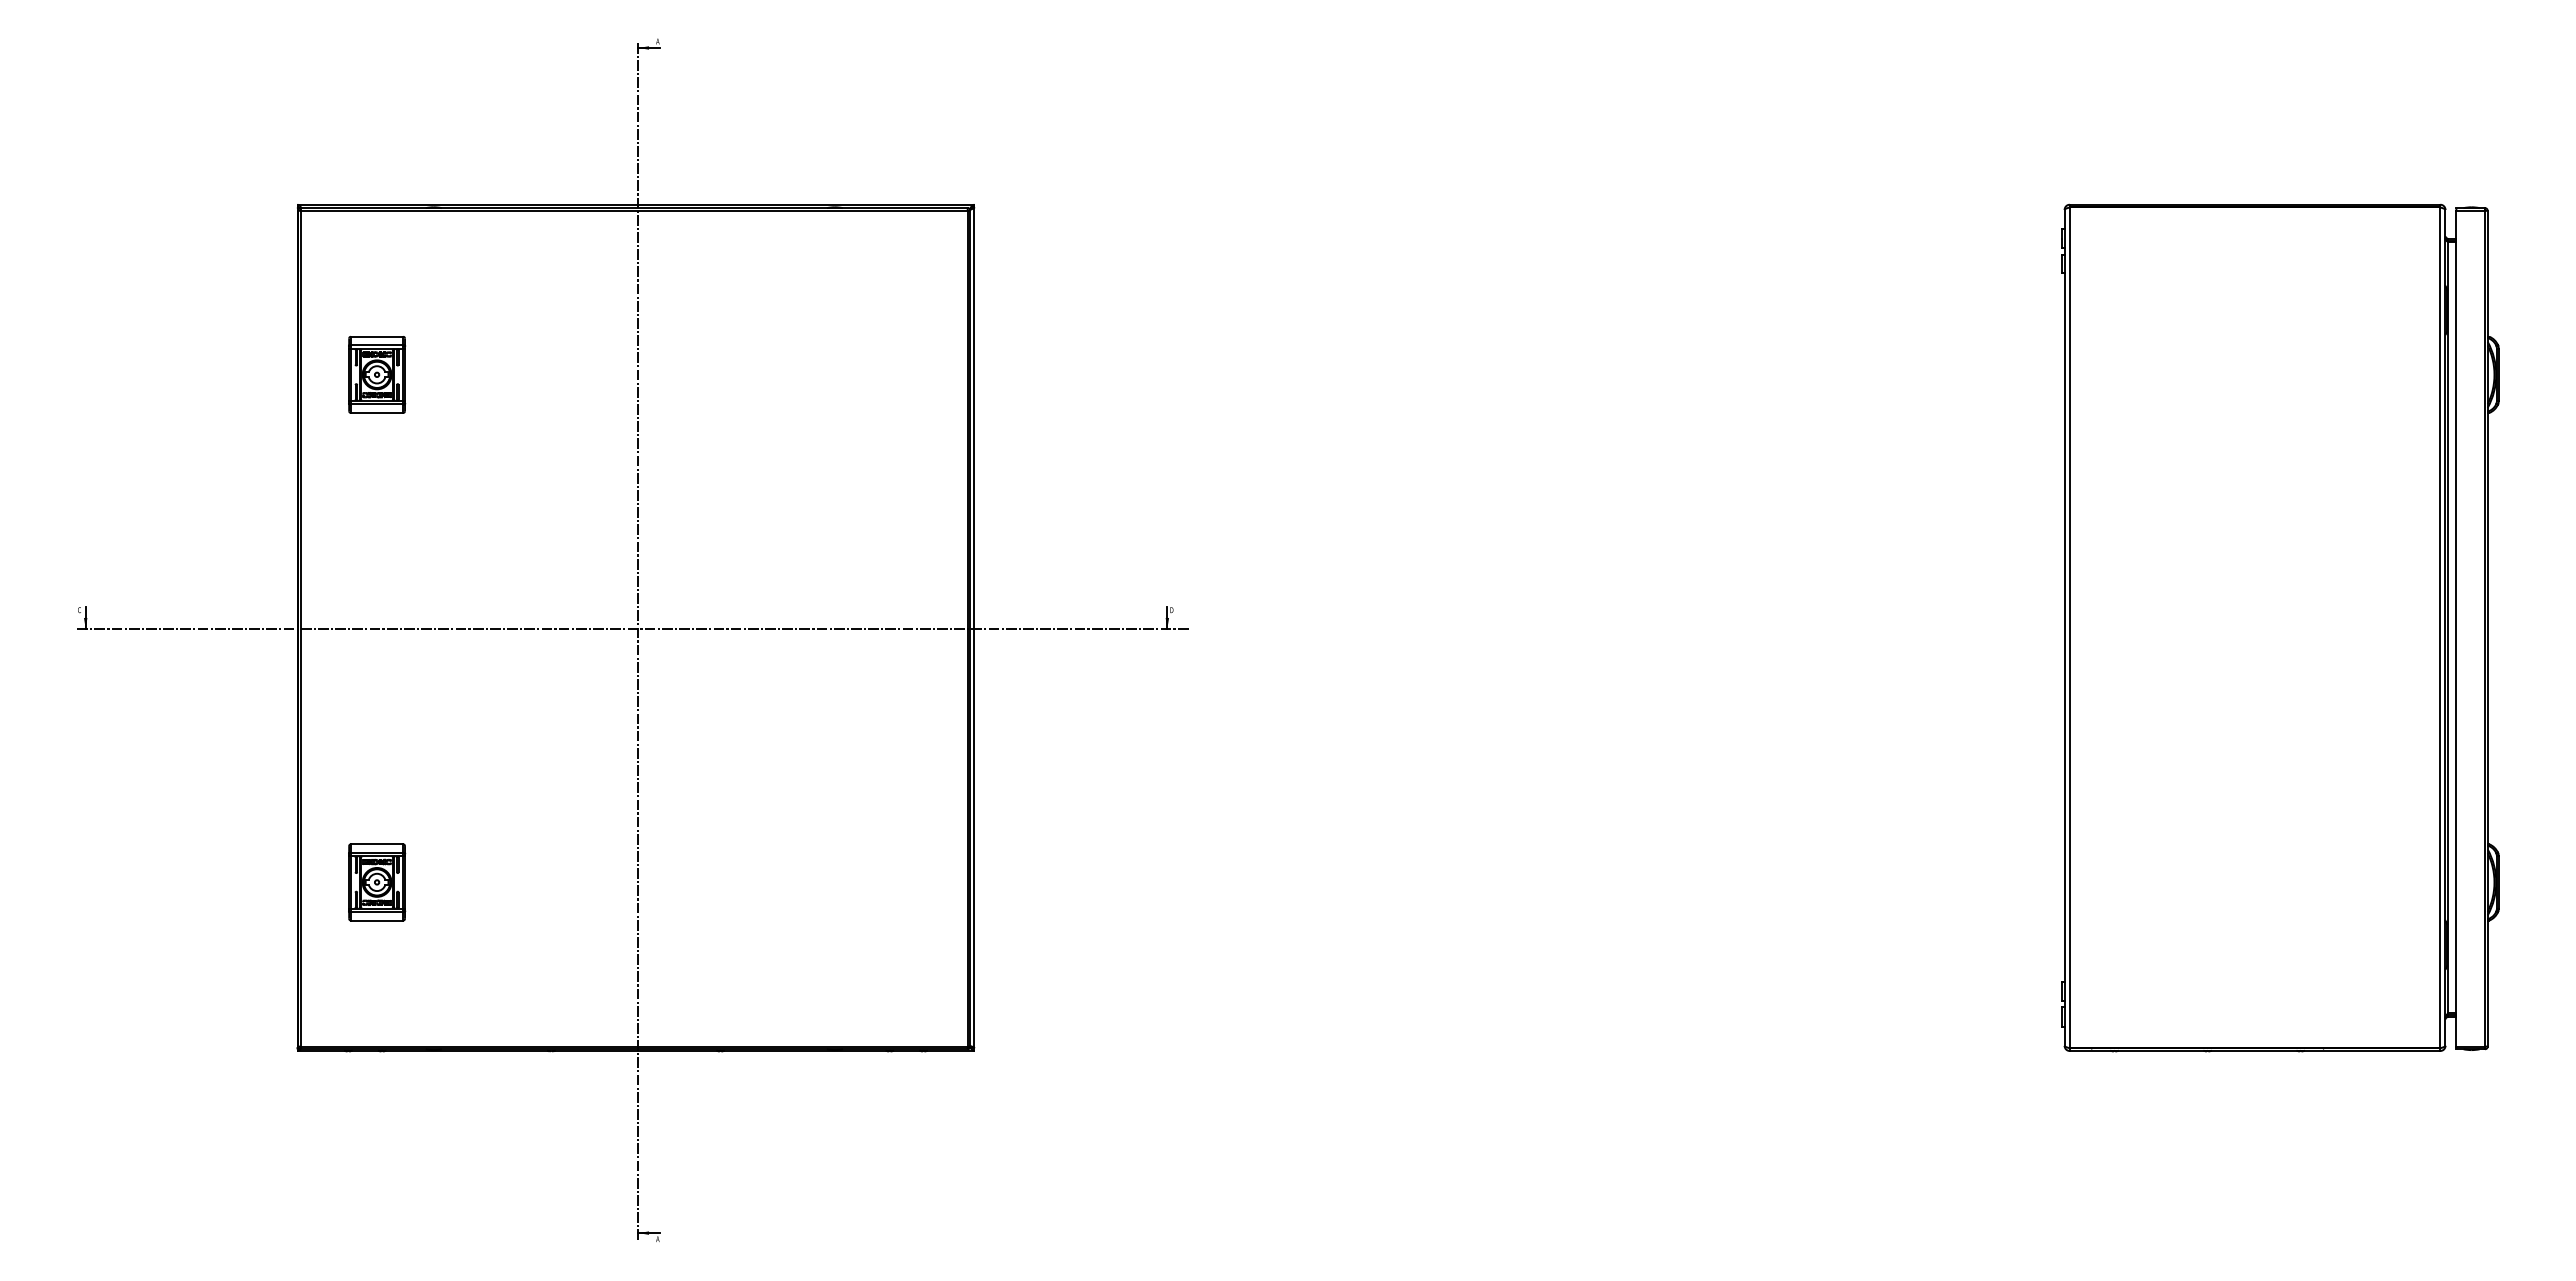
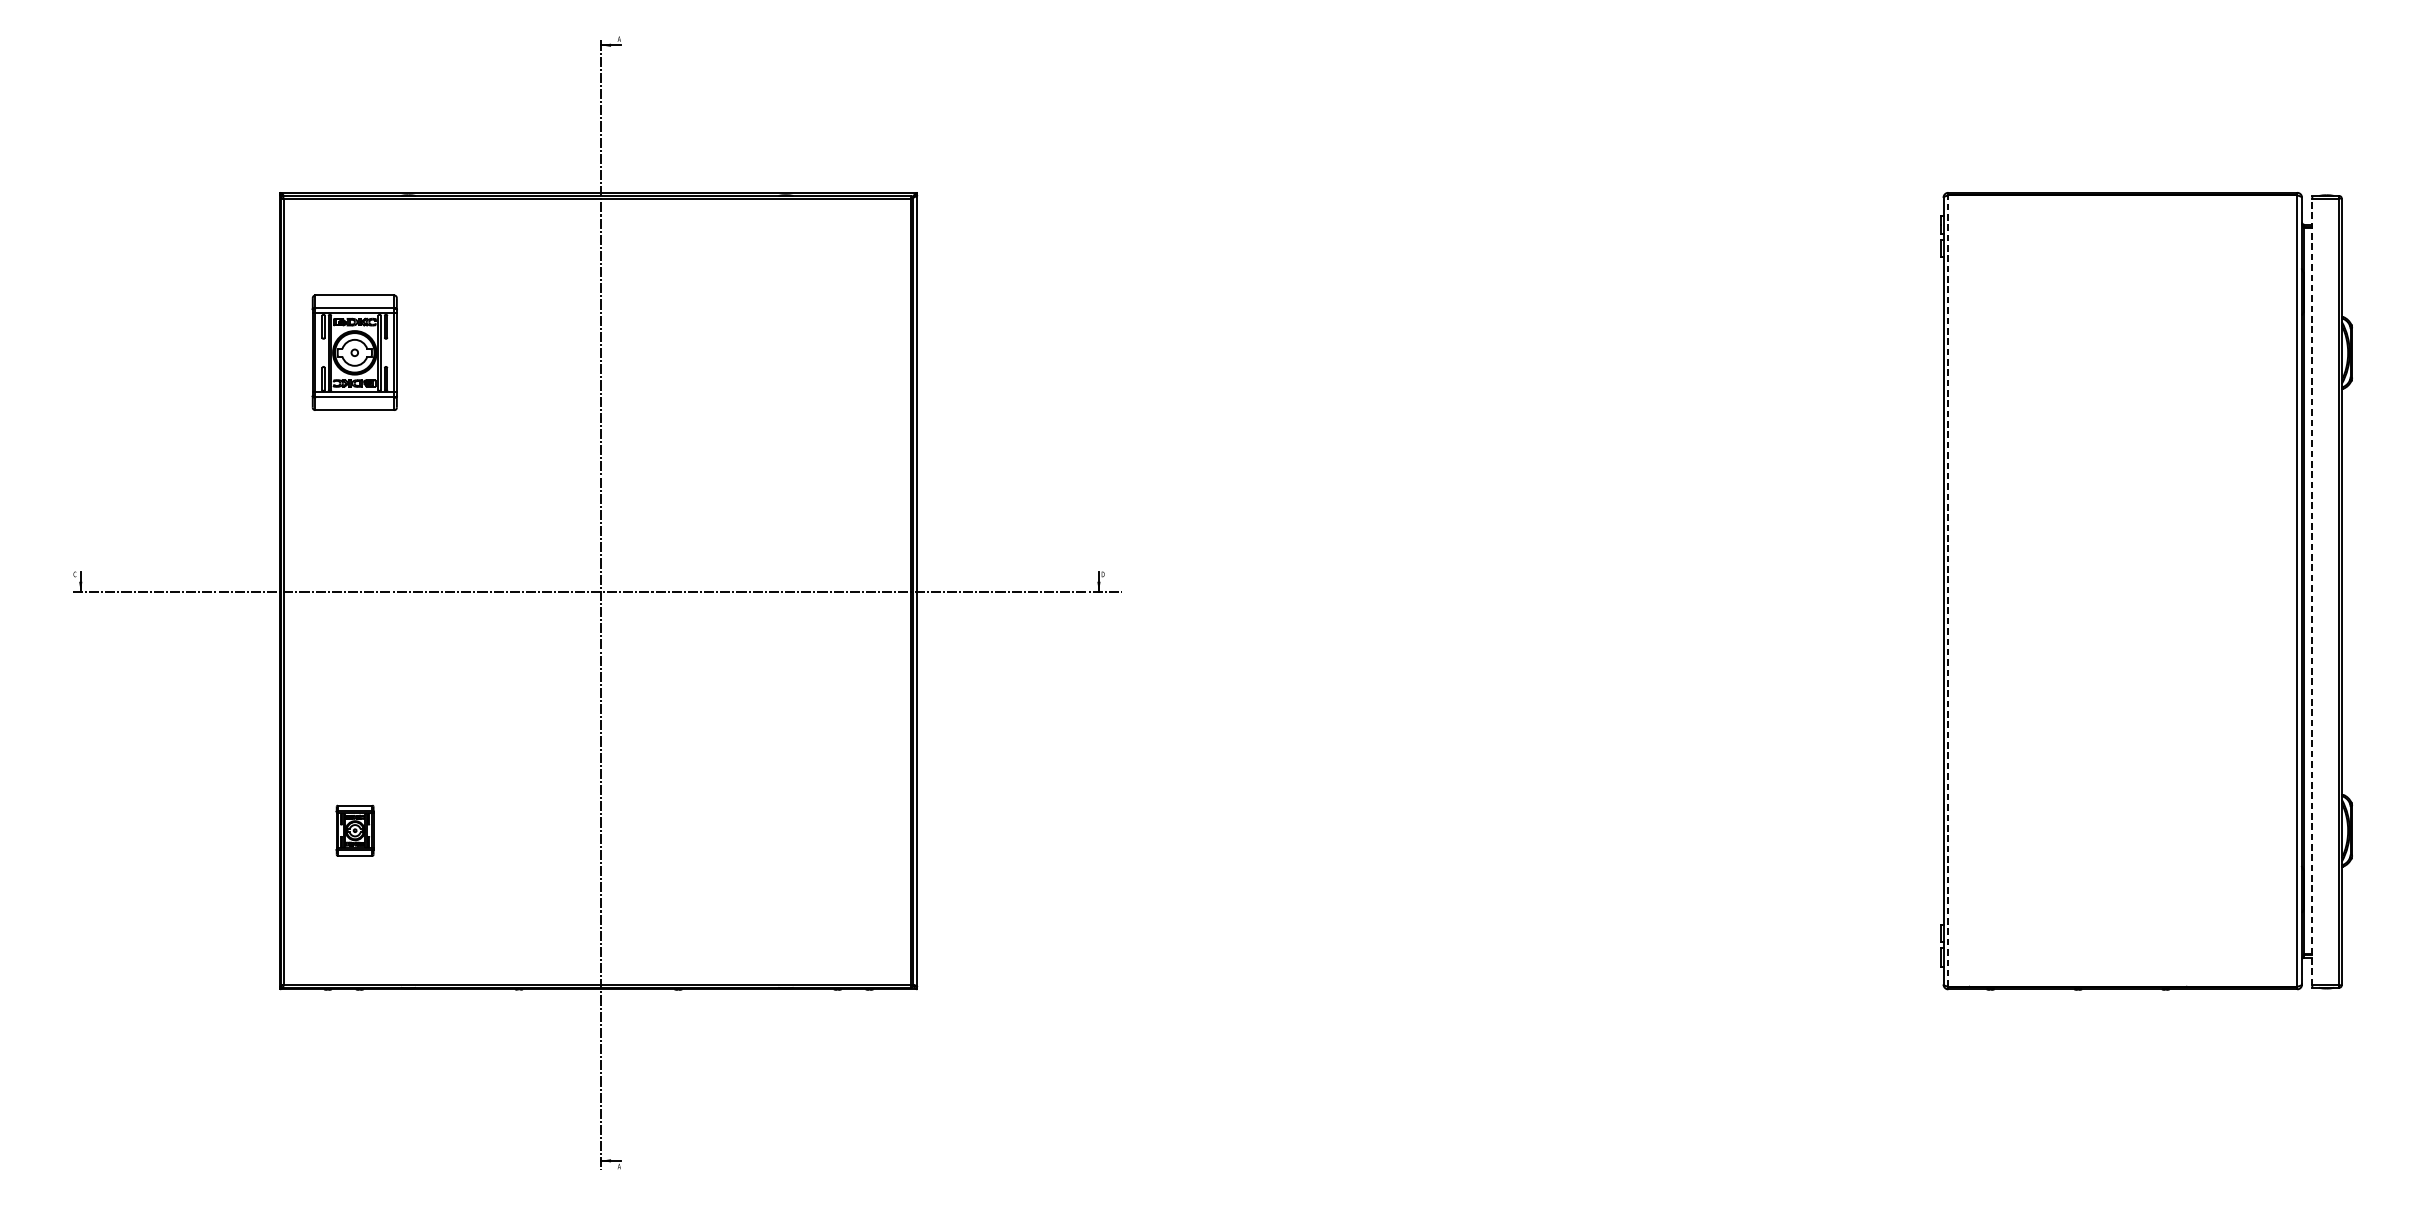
part: (377, 374) -> (355, 352), size x1.6
line: (2069, 627) -> (1948, 590), solid -> dashed
line: (2456, 628) -> (2312, 591), solid -> dashed
part: (377, 882) -> (355, 830), size x0.7

